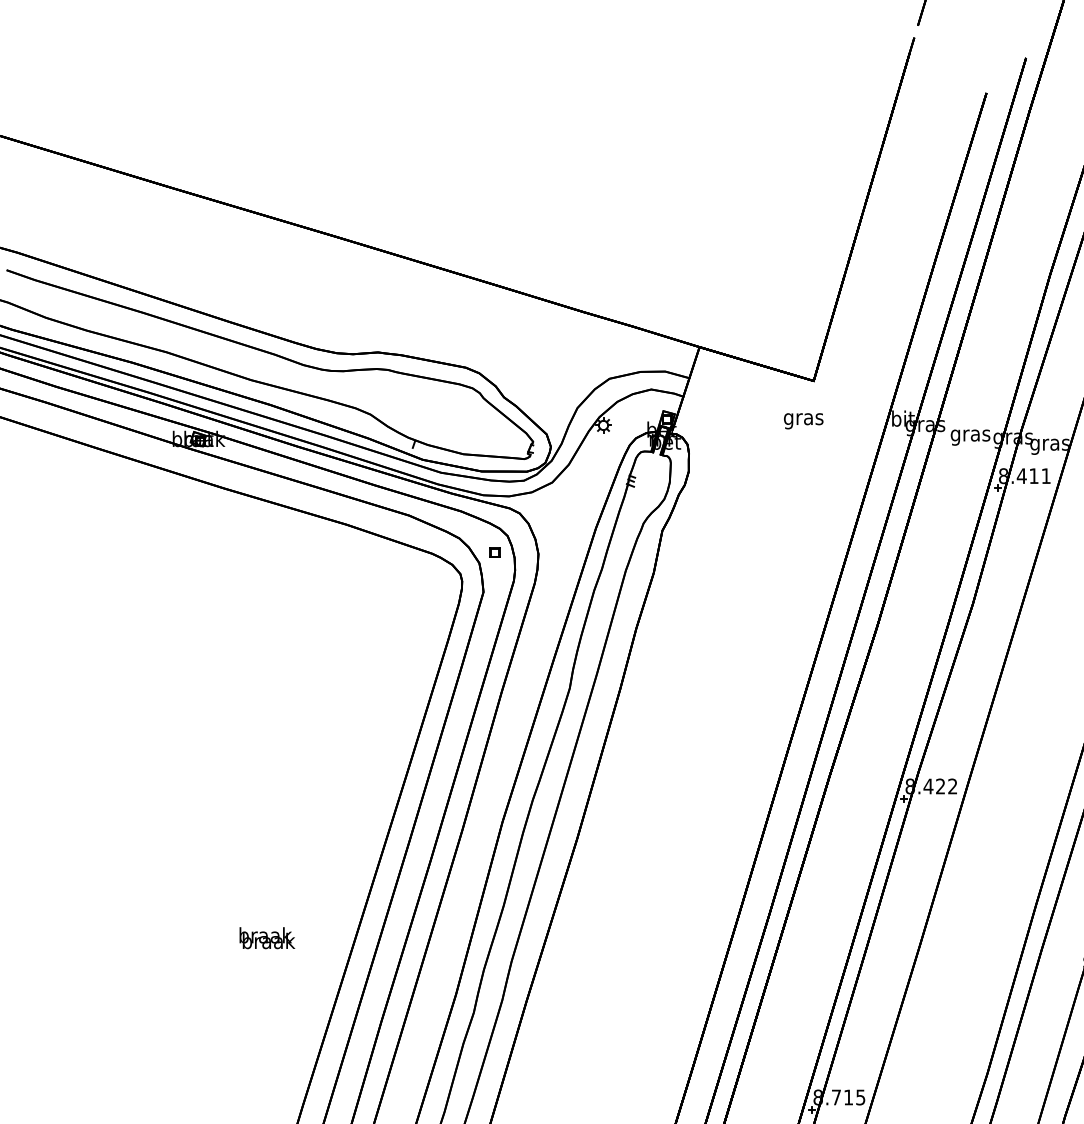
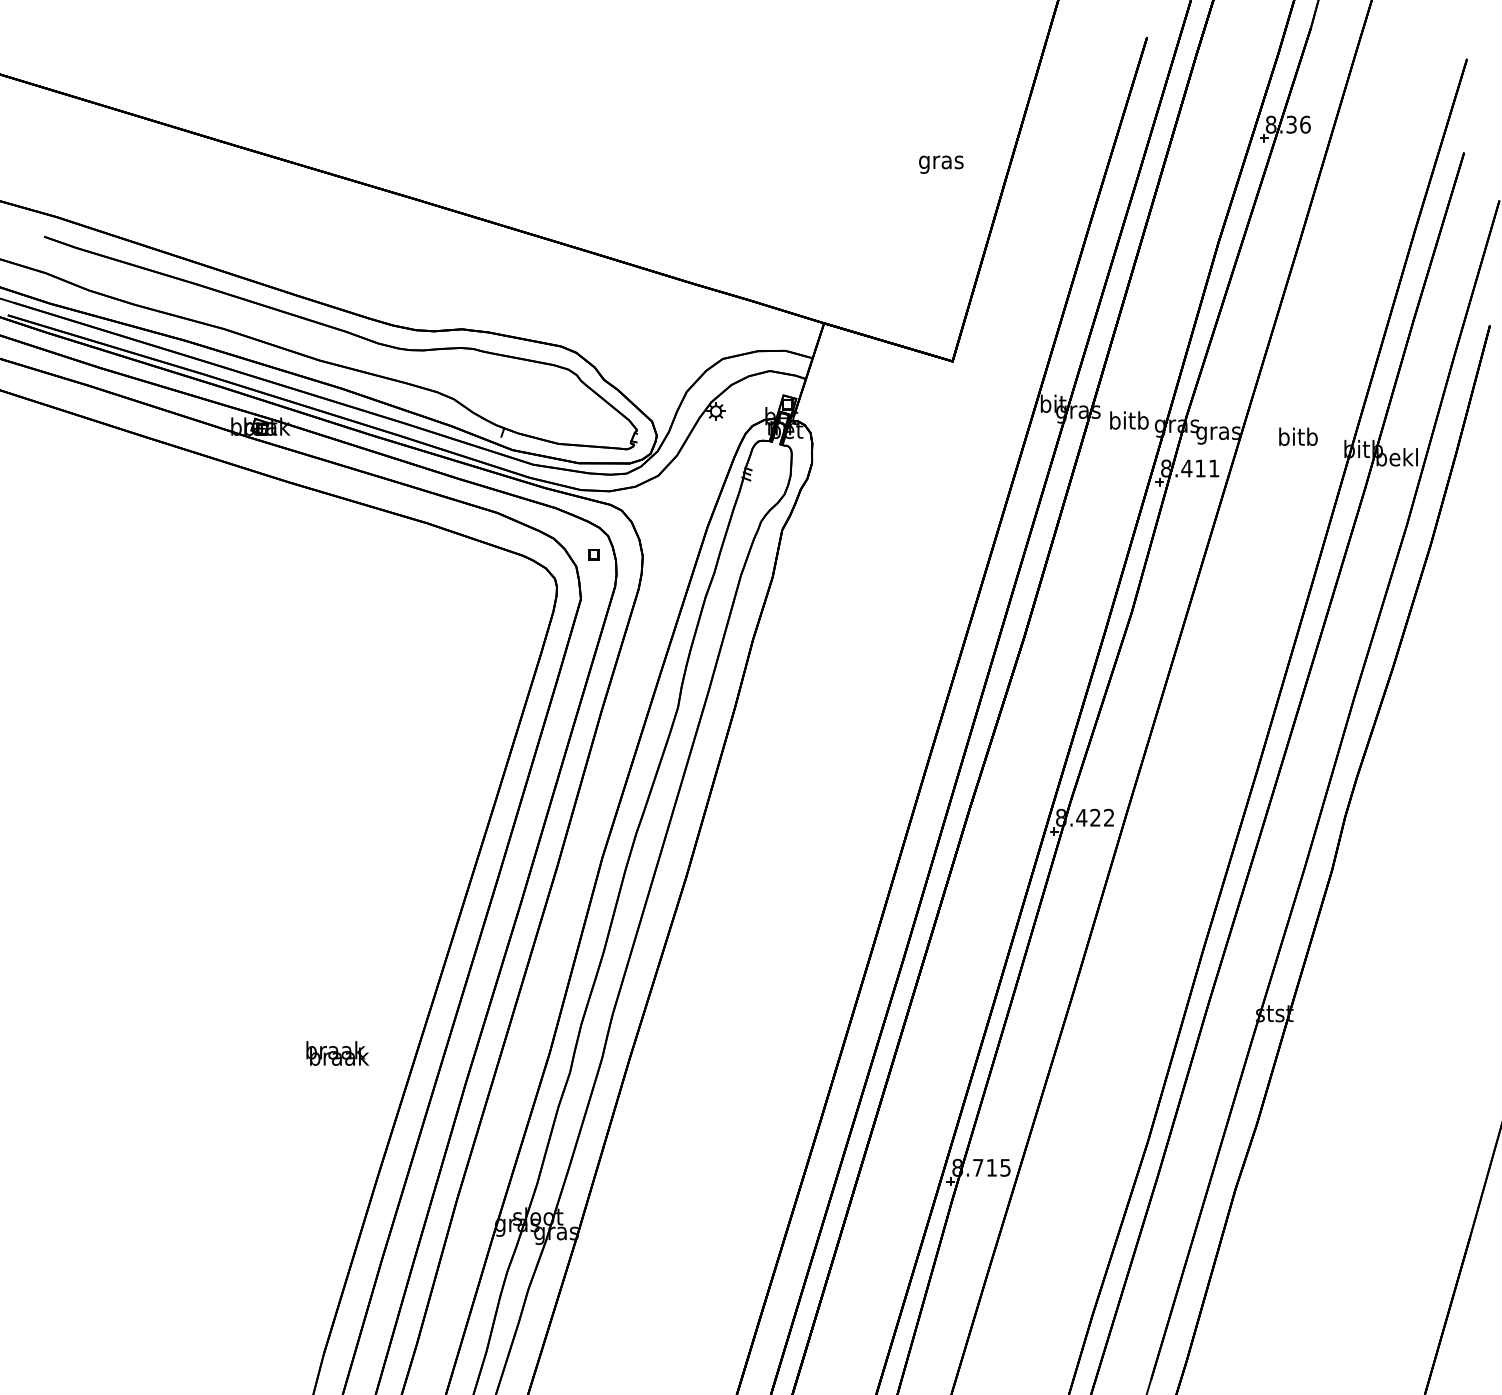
text: (803, 421) -> (941, 164), moved
text: (969, 435) -> (1128, 422), gras -> bitb
text: (267, 938) -> (337, 1053), moved

